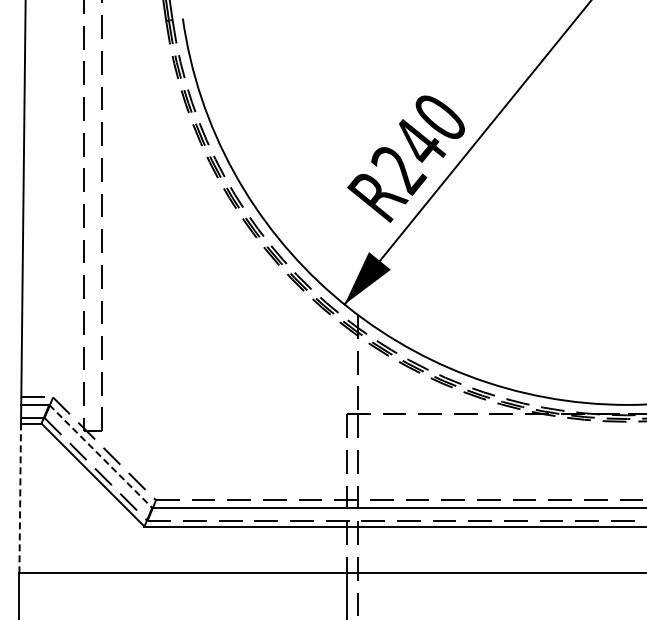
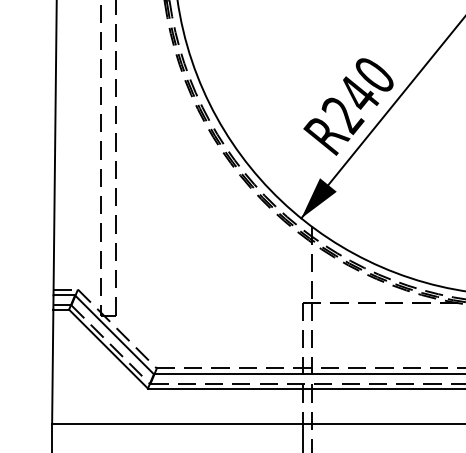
line: (100, 456) -> (114, 334), dashed -> solid
line: (20, 498) -> (52, 367), dashed -> solid

